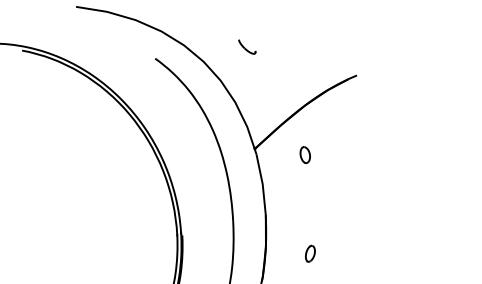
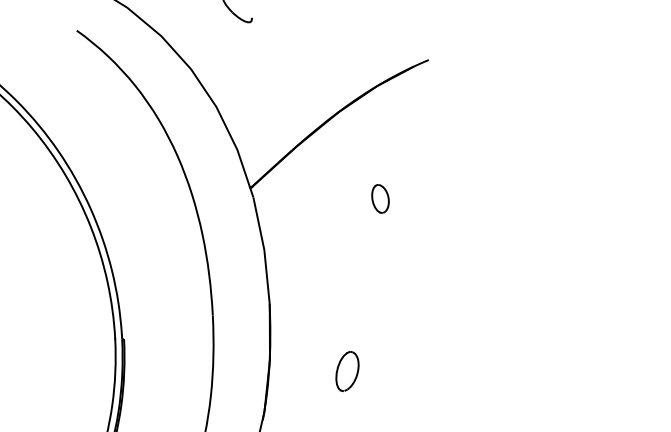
part: (304, 155) -> (379, 199), moved
part: (310, 253) -> (347, 370), size x1.4

